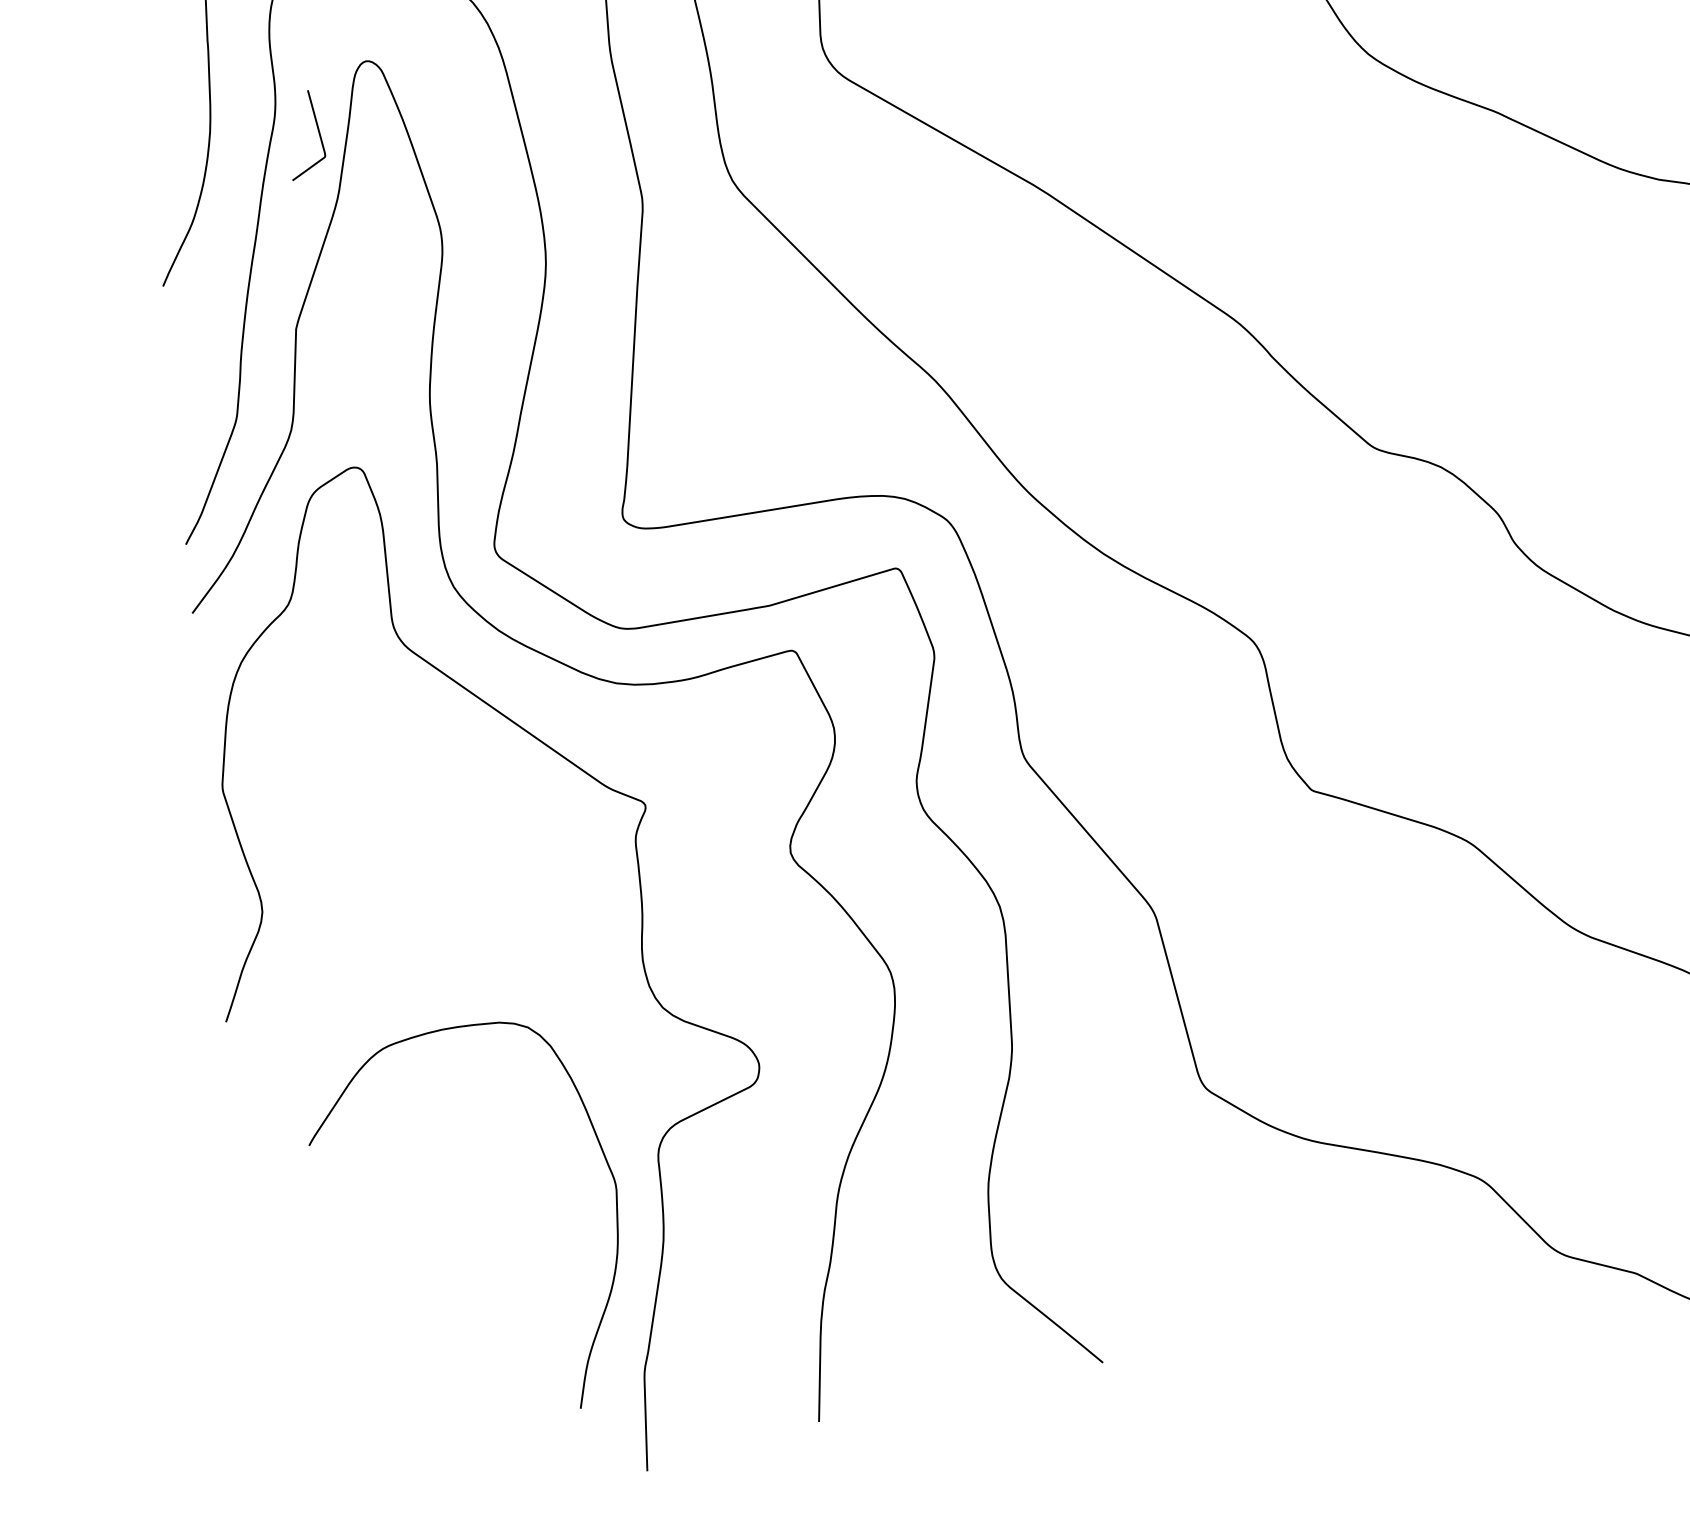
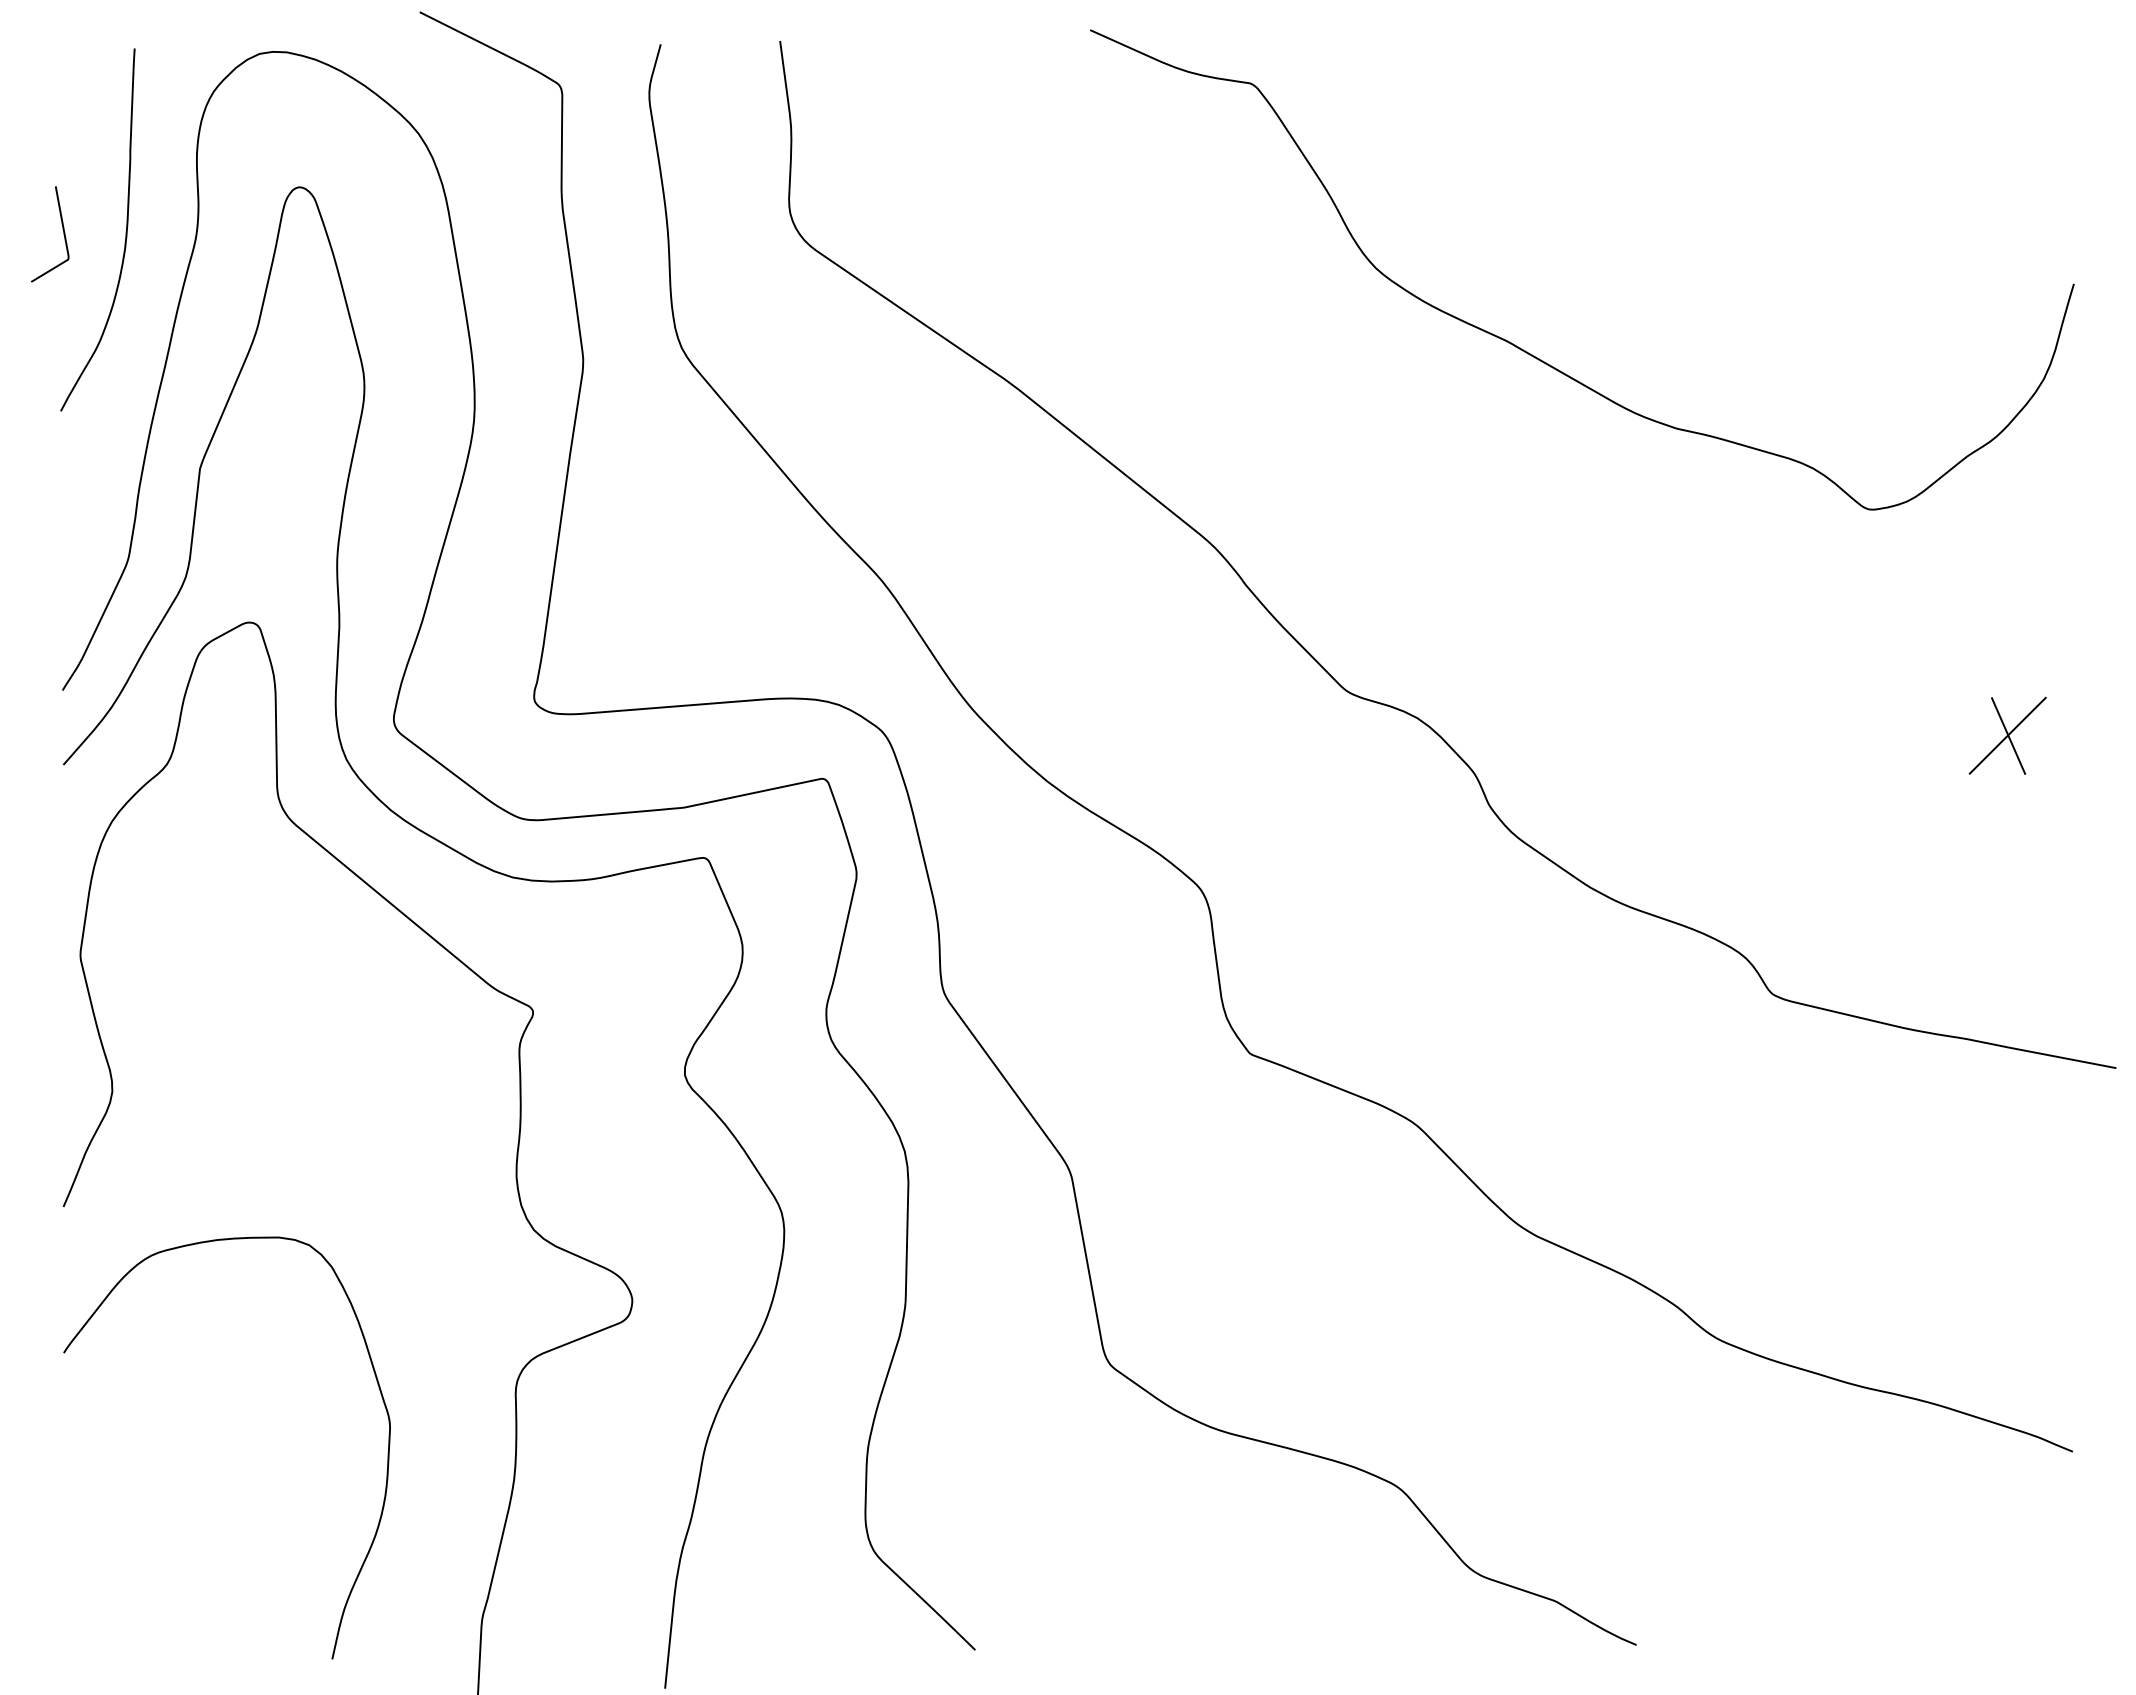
curve: (317, 129) -> (62, 229), moved
curve: (616, 1213) -> (387, 1452), moved

